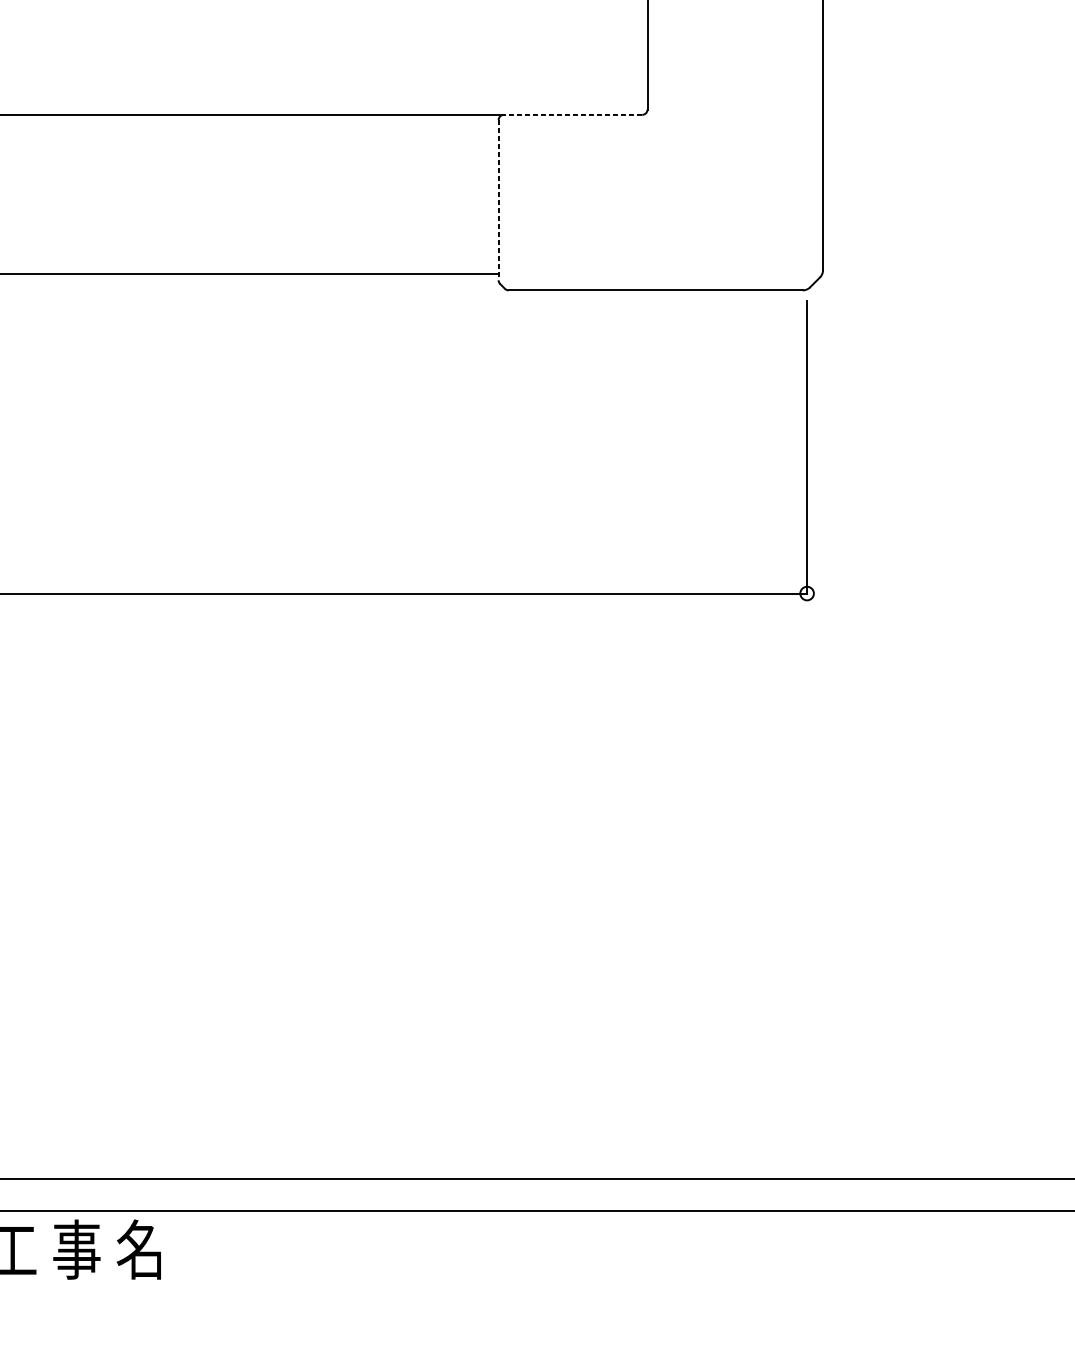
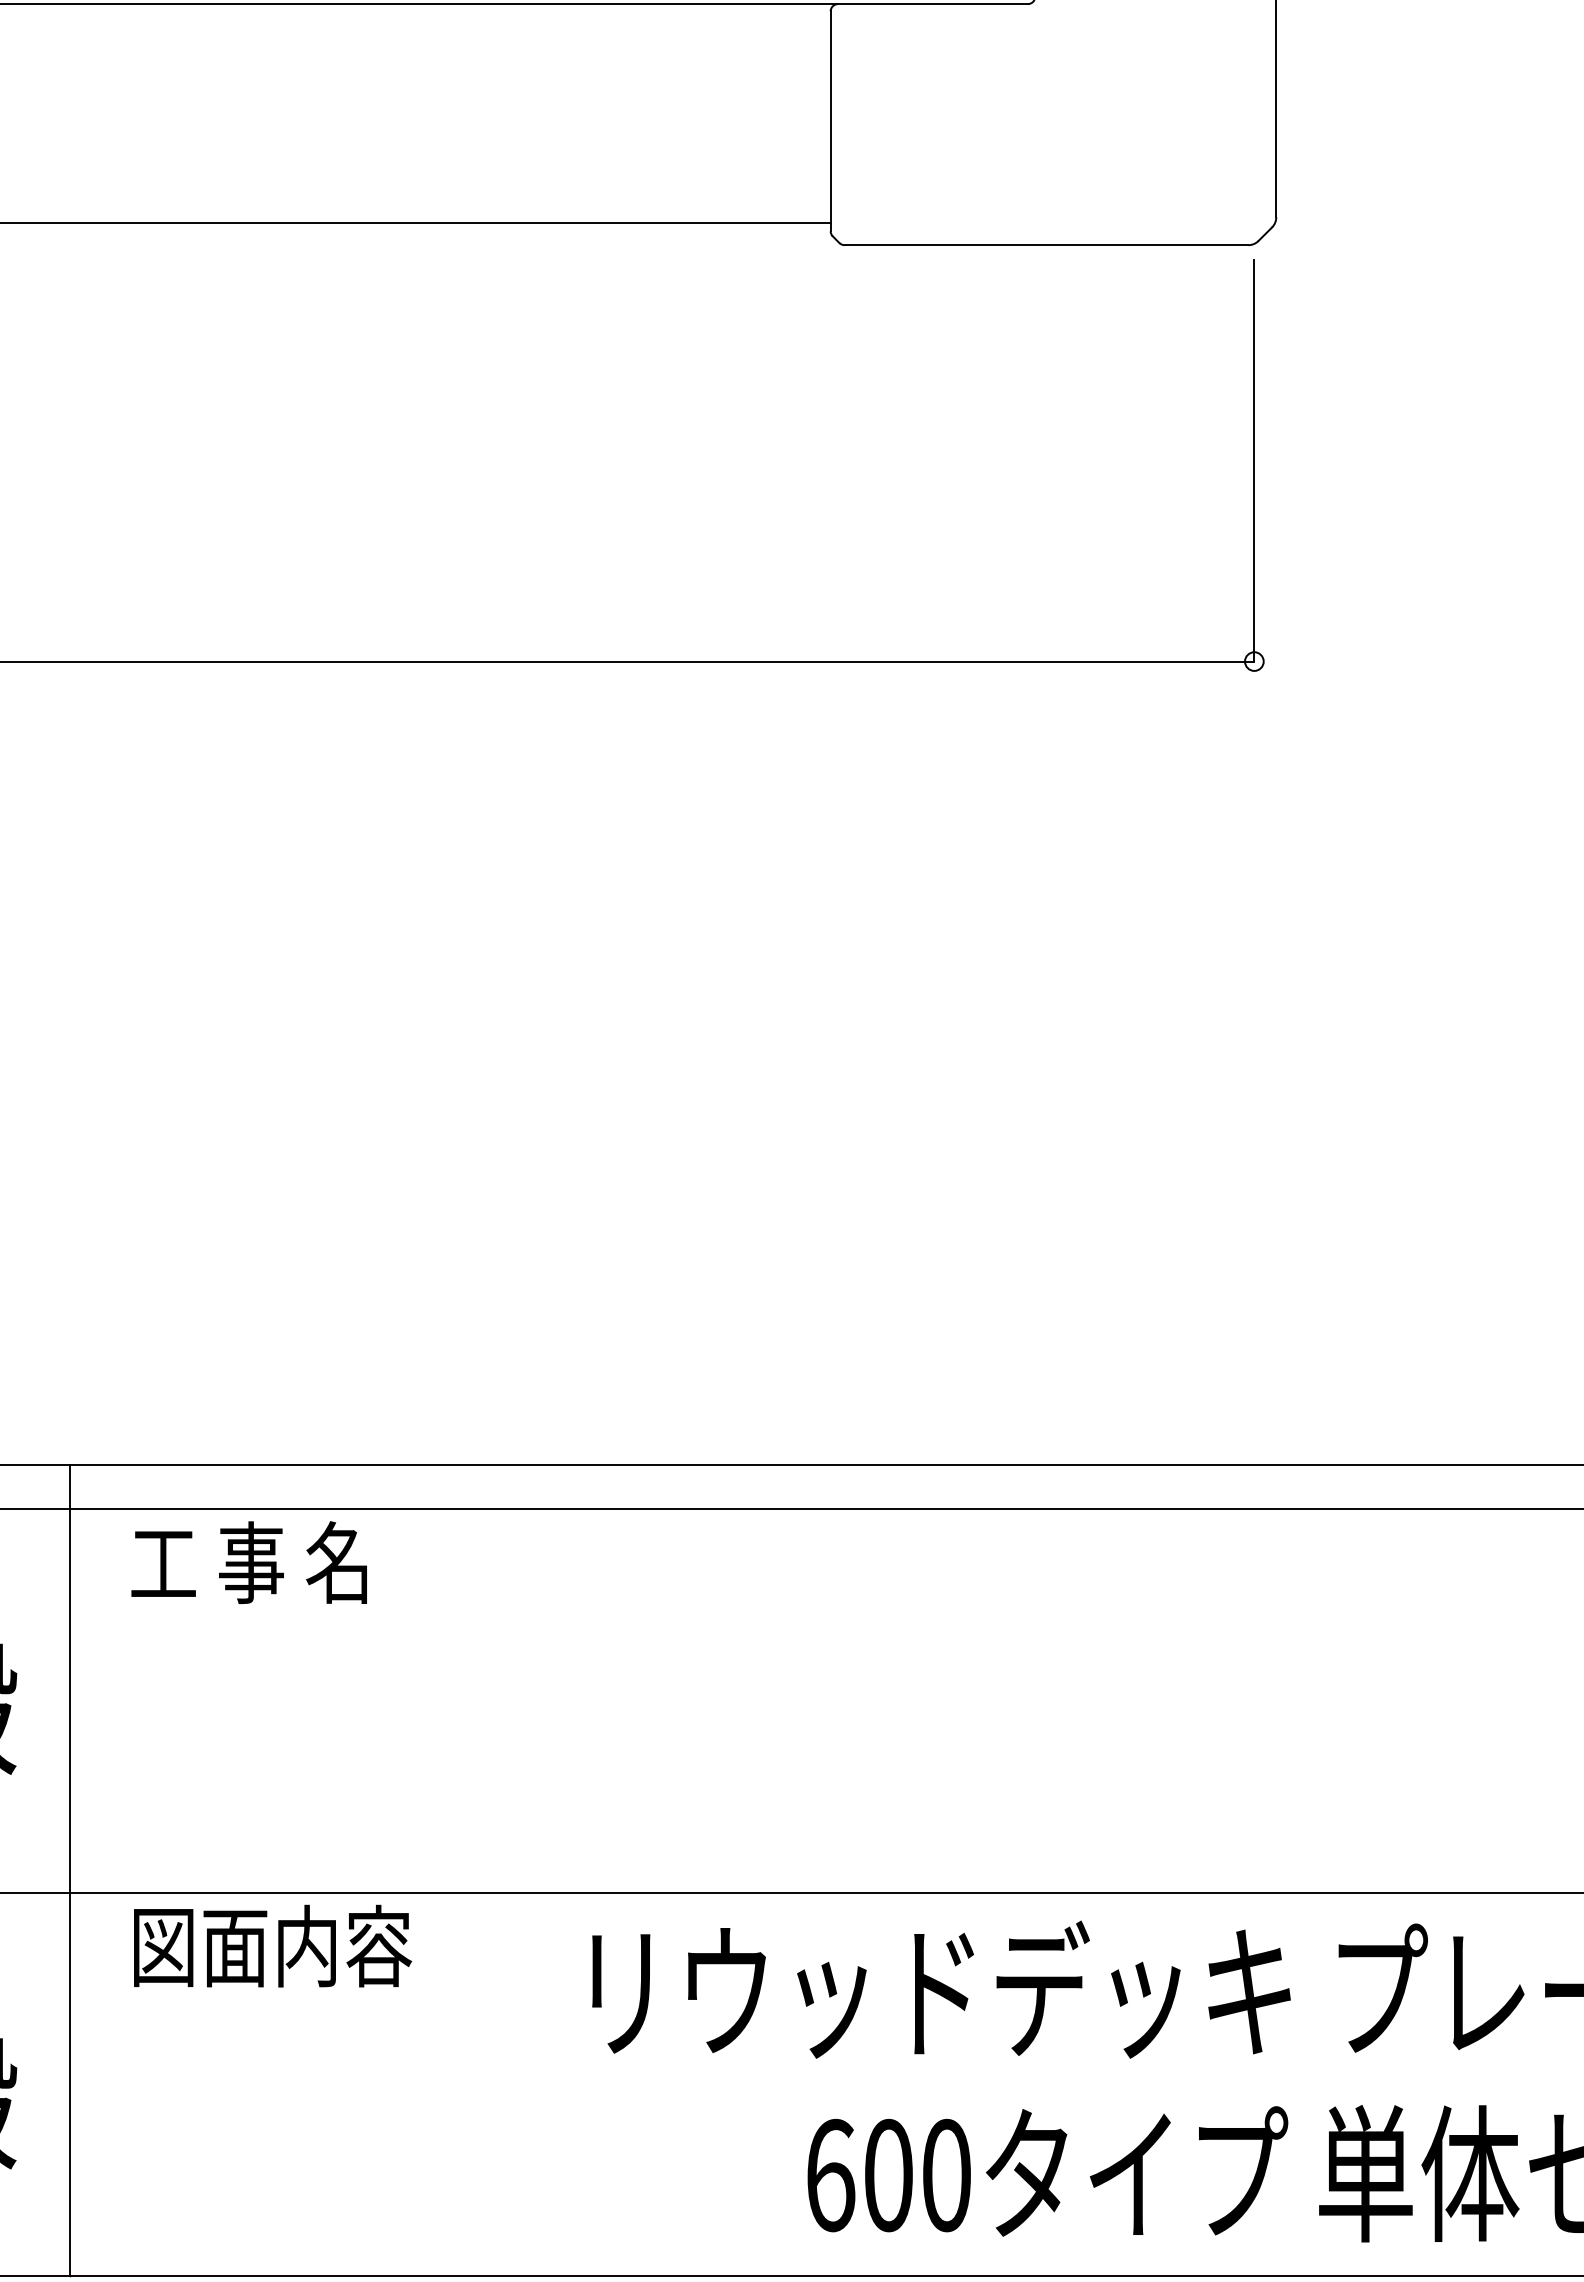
line: (572, 115) -> (932, 4), dashed -> solid
line: (498, 200) -> (830, 121), dashed -> solid

